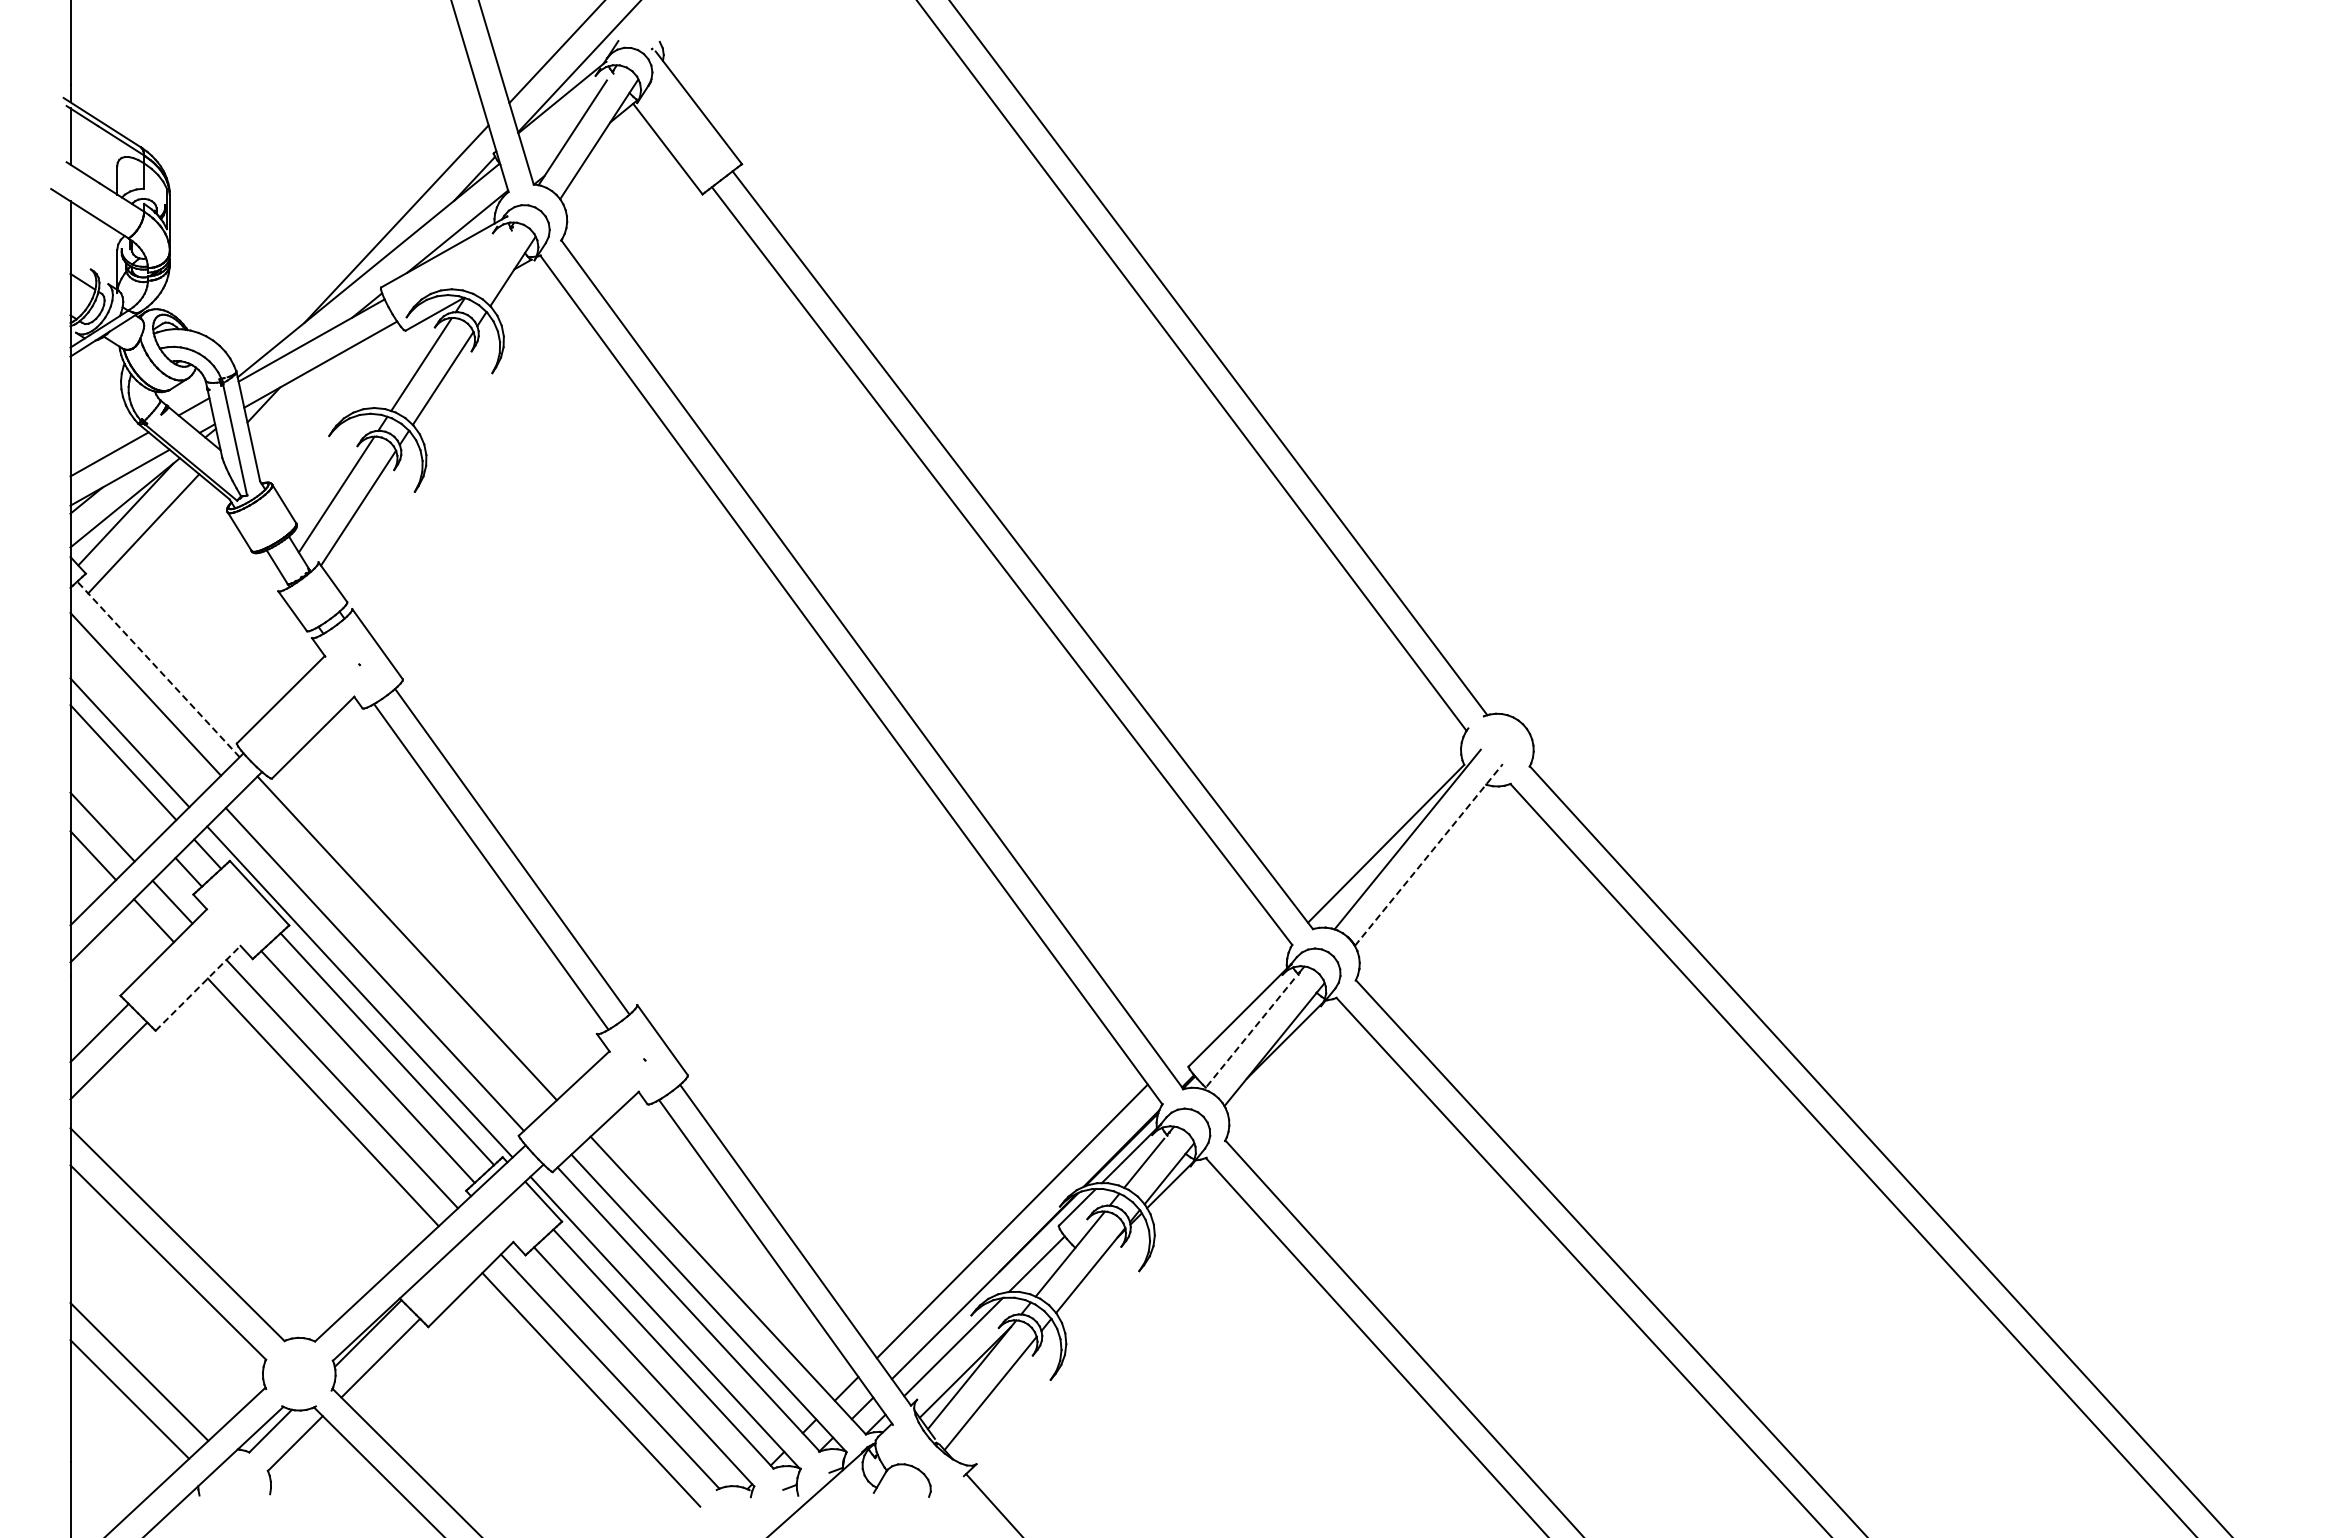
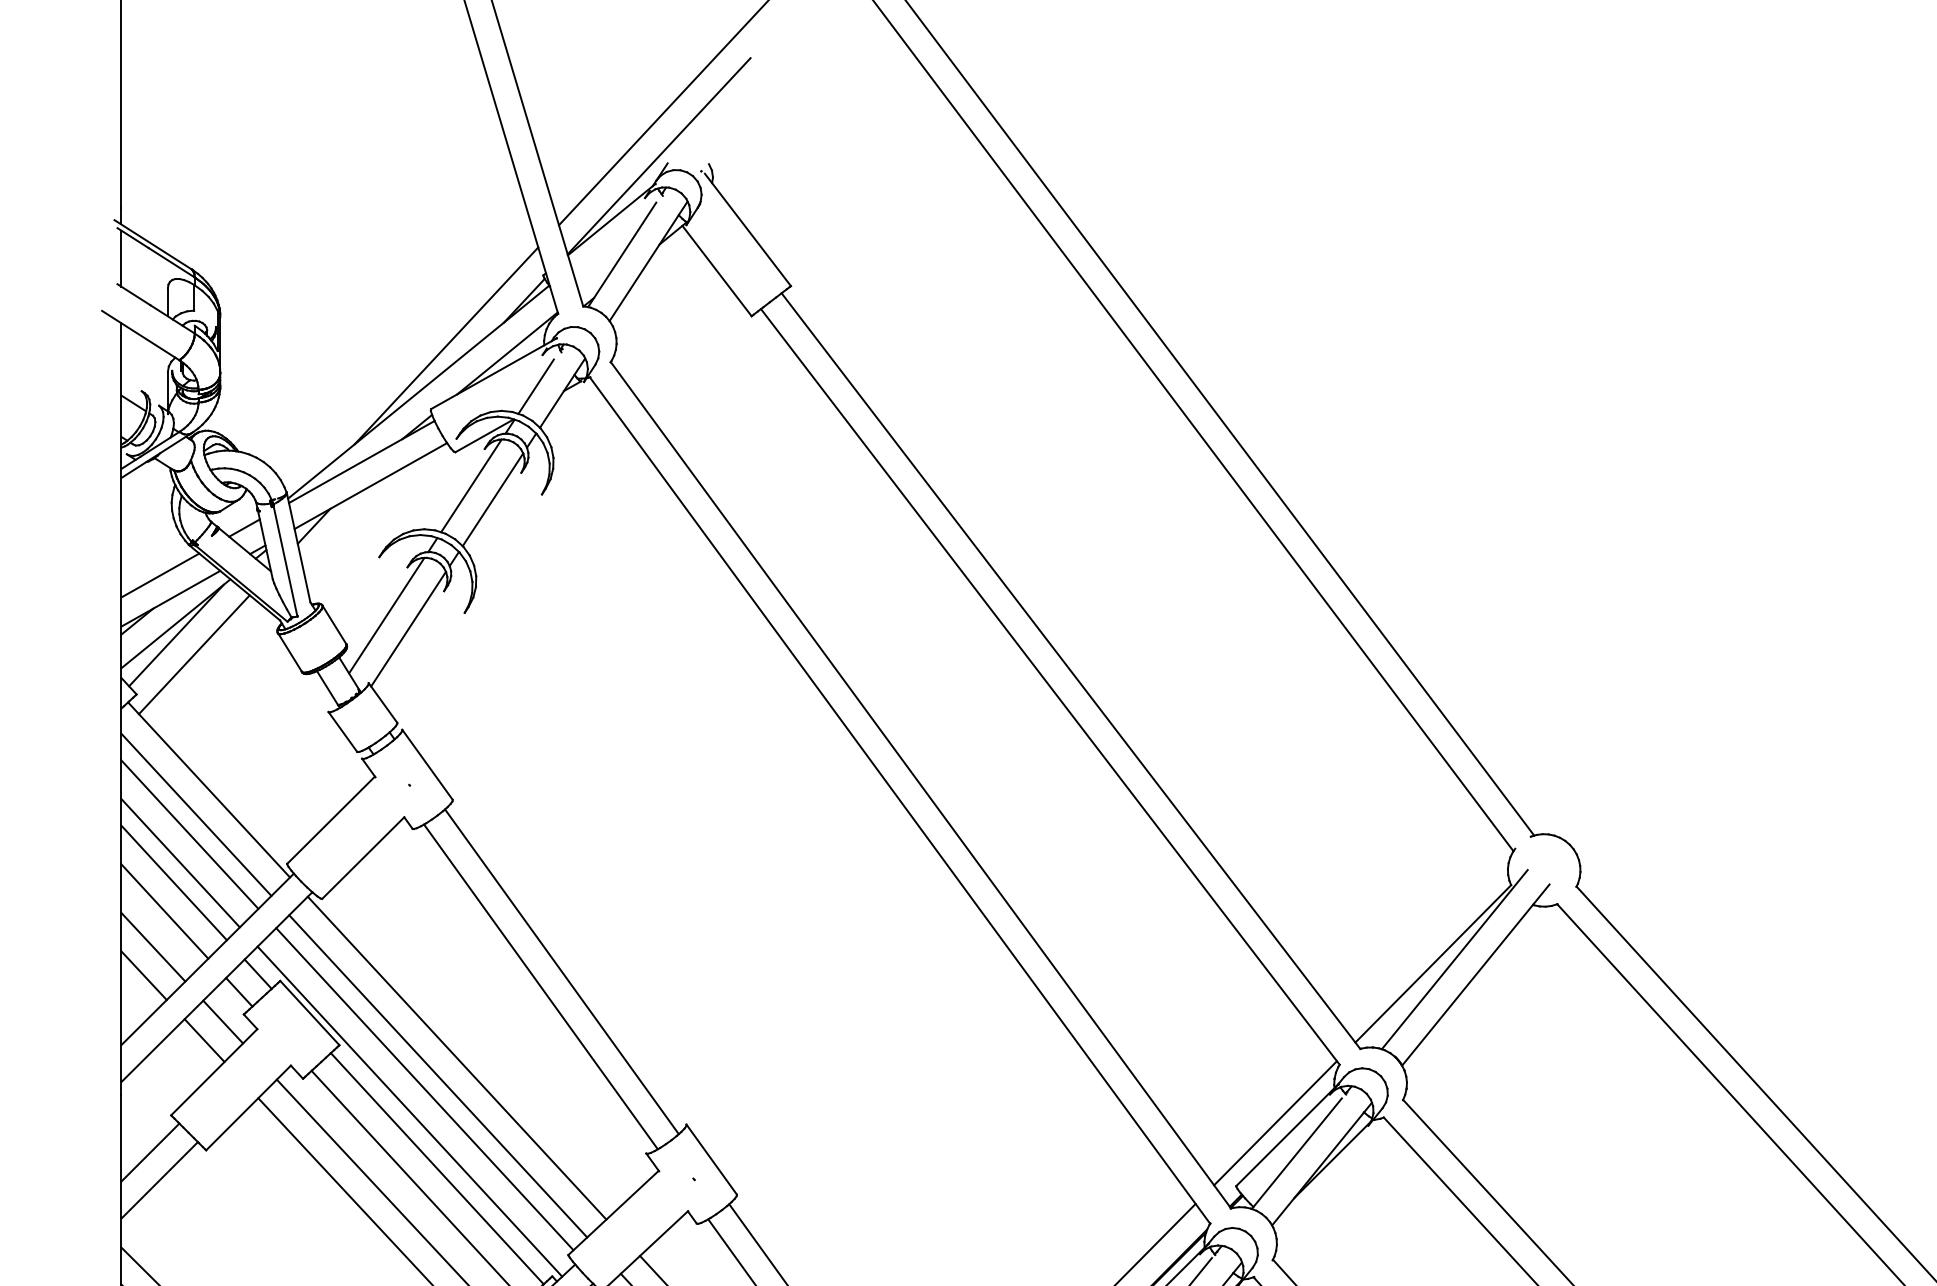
line: (486, 264) -> (536, 386), added
line: (158, 669) -> (209, 790), dashed -> solid
line: (139, 713) -> (190, 833), added
line: (113, 790) -> (164, 910), added
line: (1429, 854) -> (1476, 974), dashed -> solid
line: (387, 956) -> (437, 1076), added
line: (198, 988) -> (248, 1108), dashed -> solid
line: (1227, 1003) -> (1275, 1123), added
line: (1249, 1034) -> (1297, 1154), dashed -> solid

